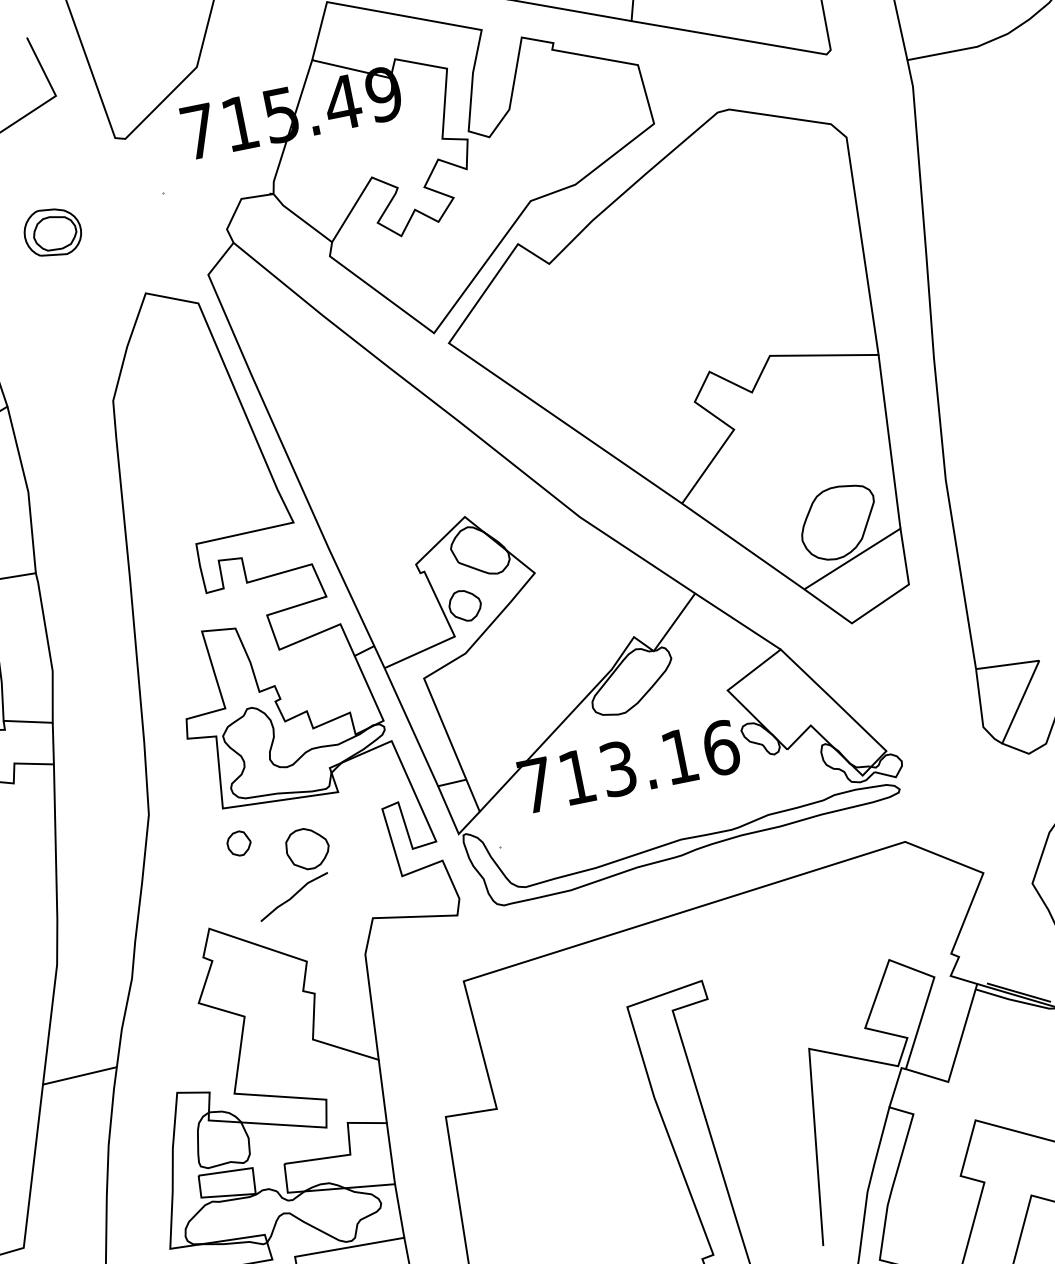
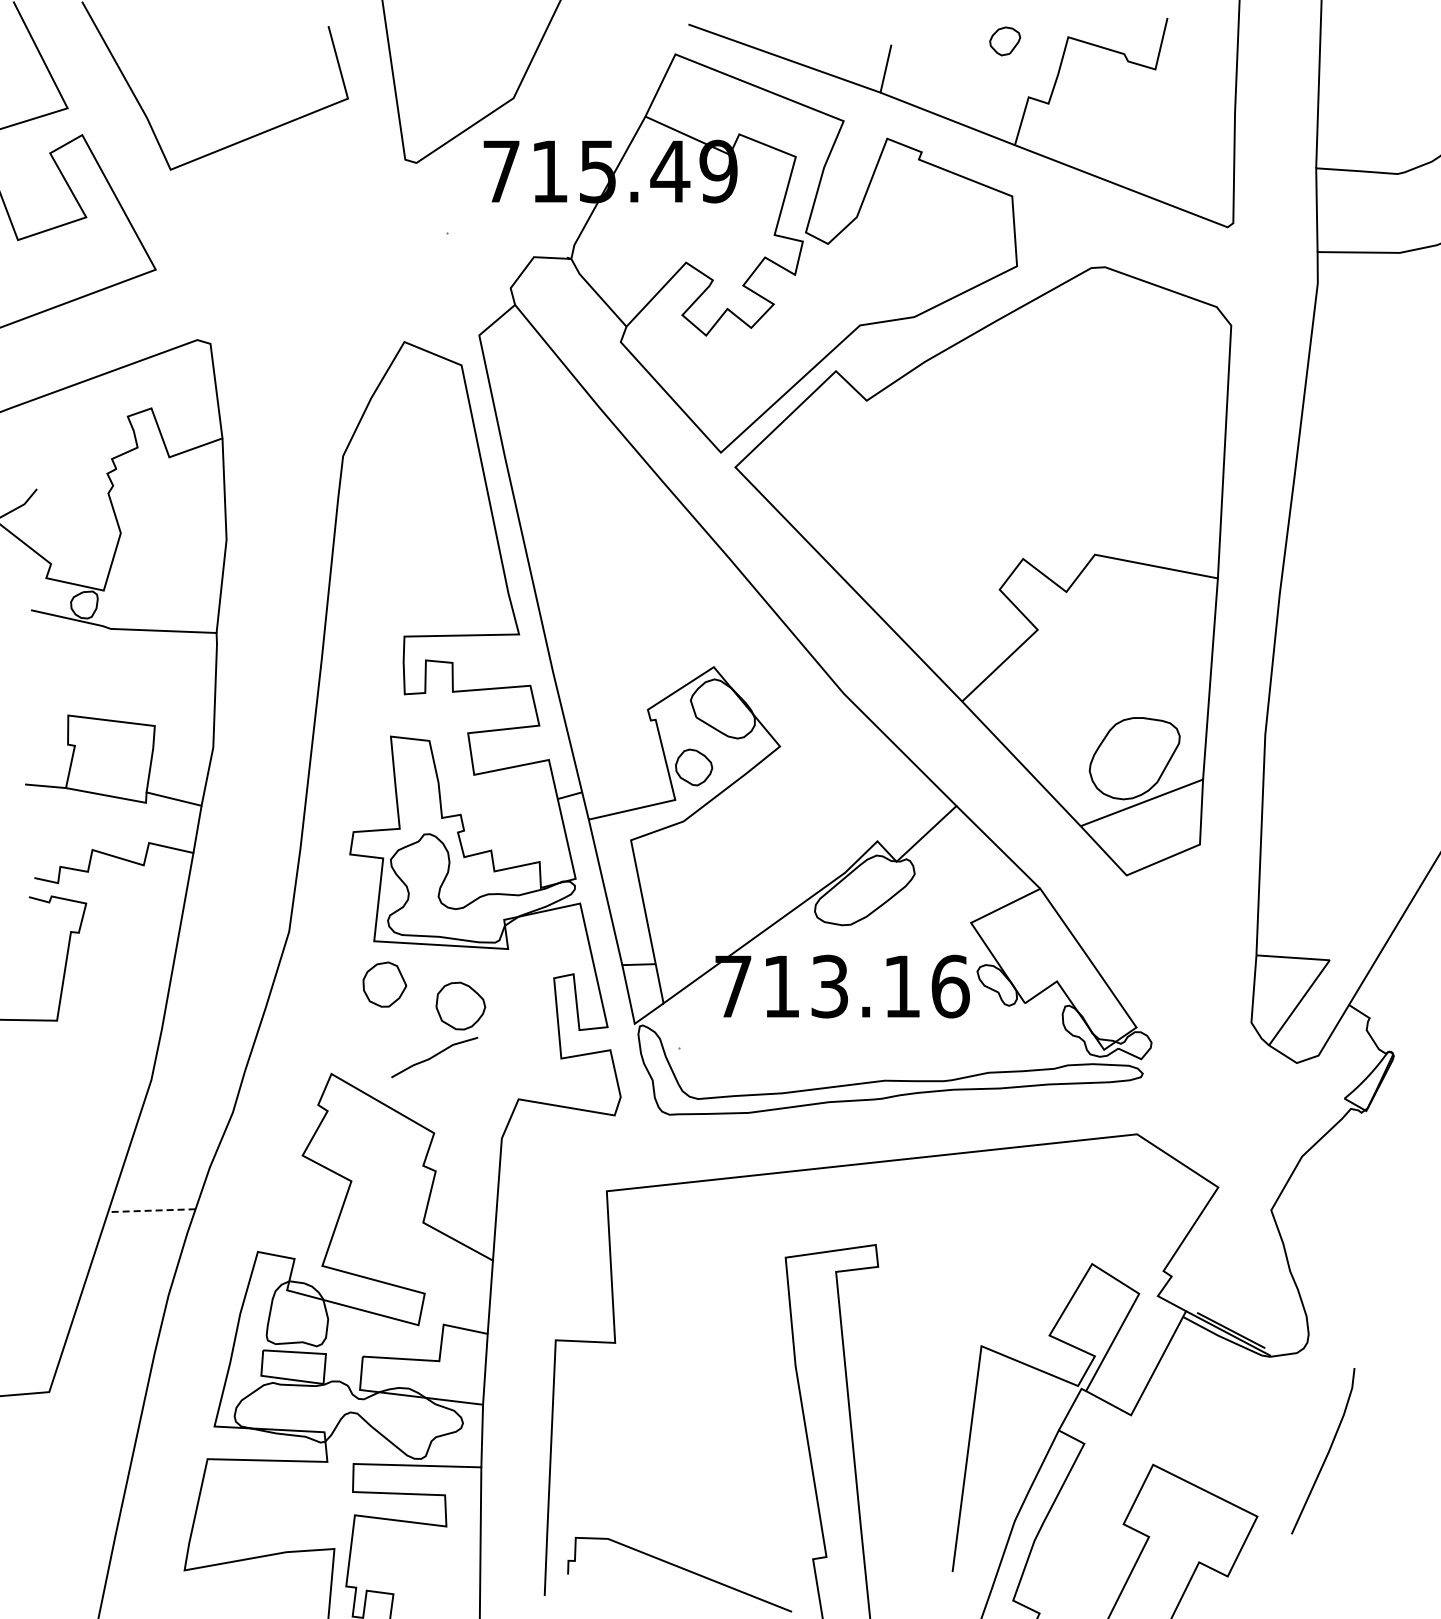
part: (52, 231) -> (313, 251), removed
part: (239, 843) -> (384, 984), size x1.6
line: (79, 1075) -> (151, 1210), solid -> dashed

